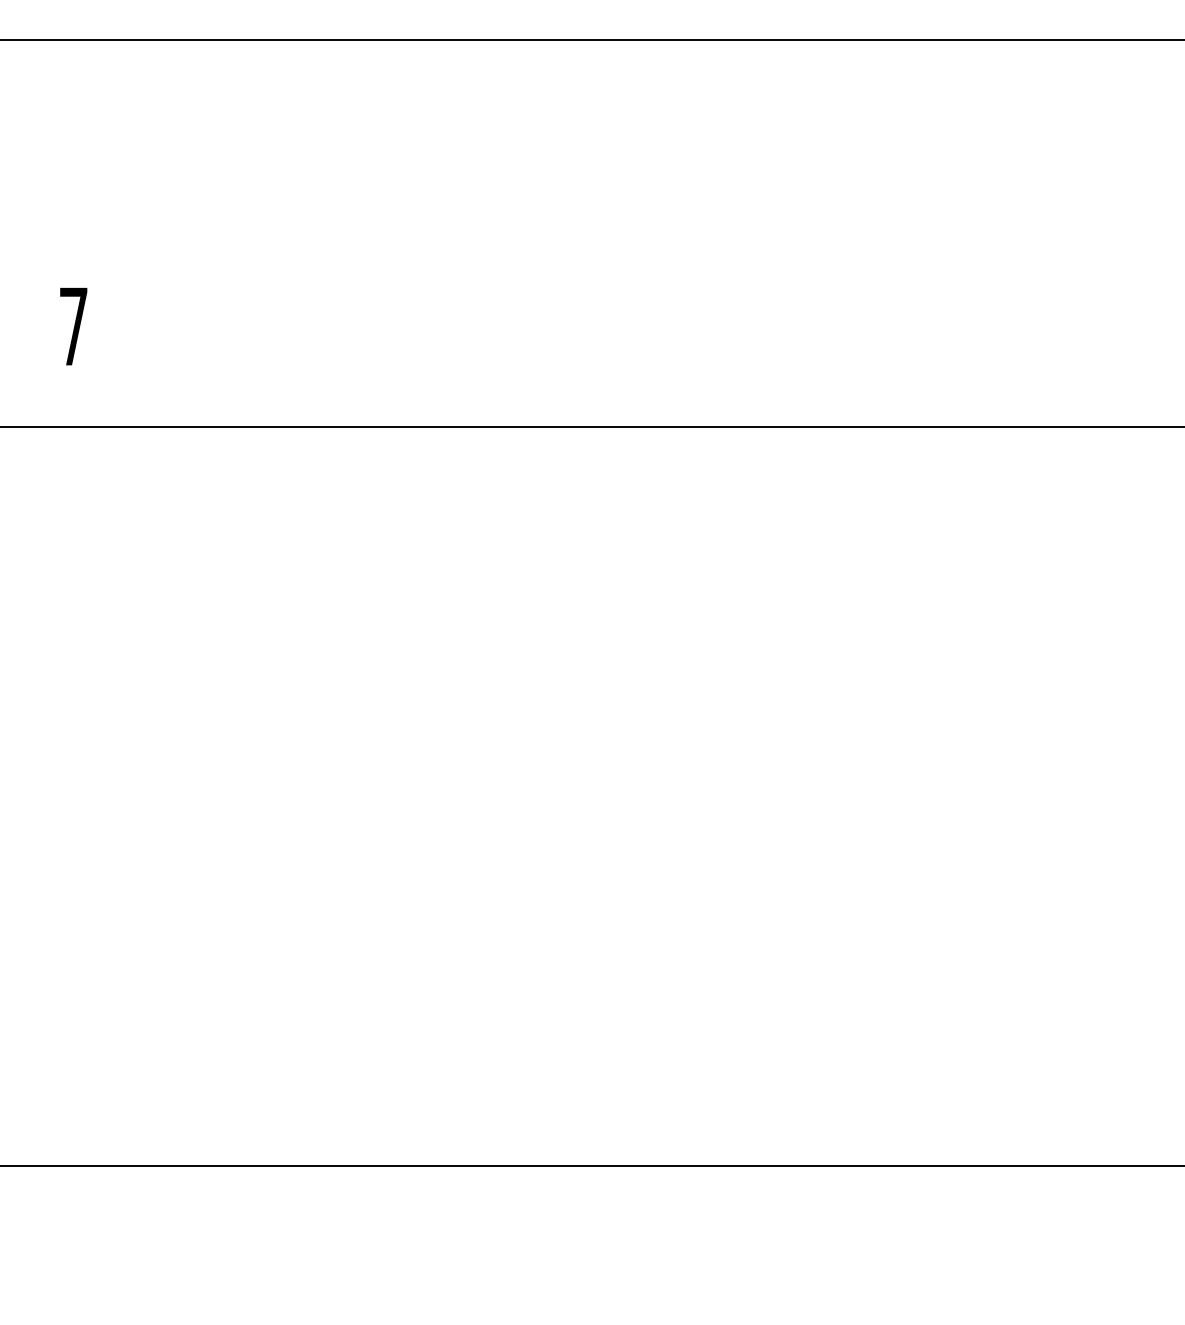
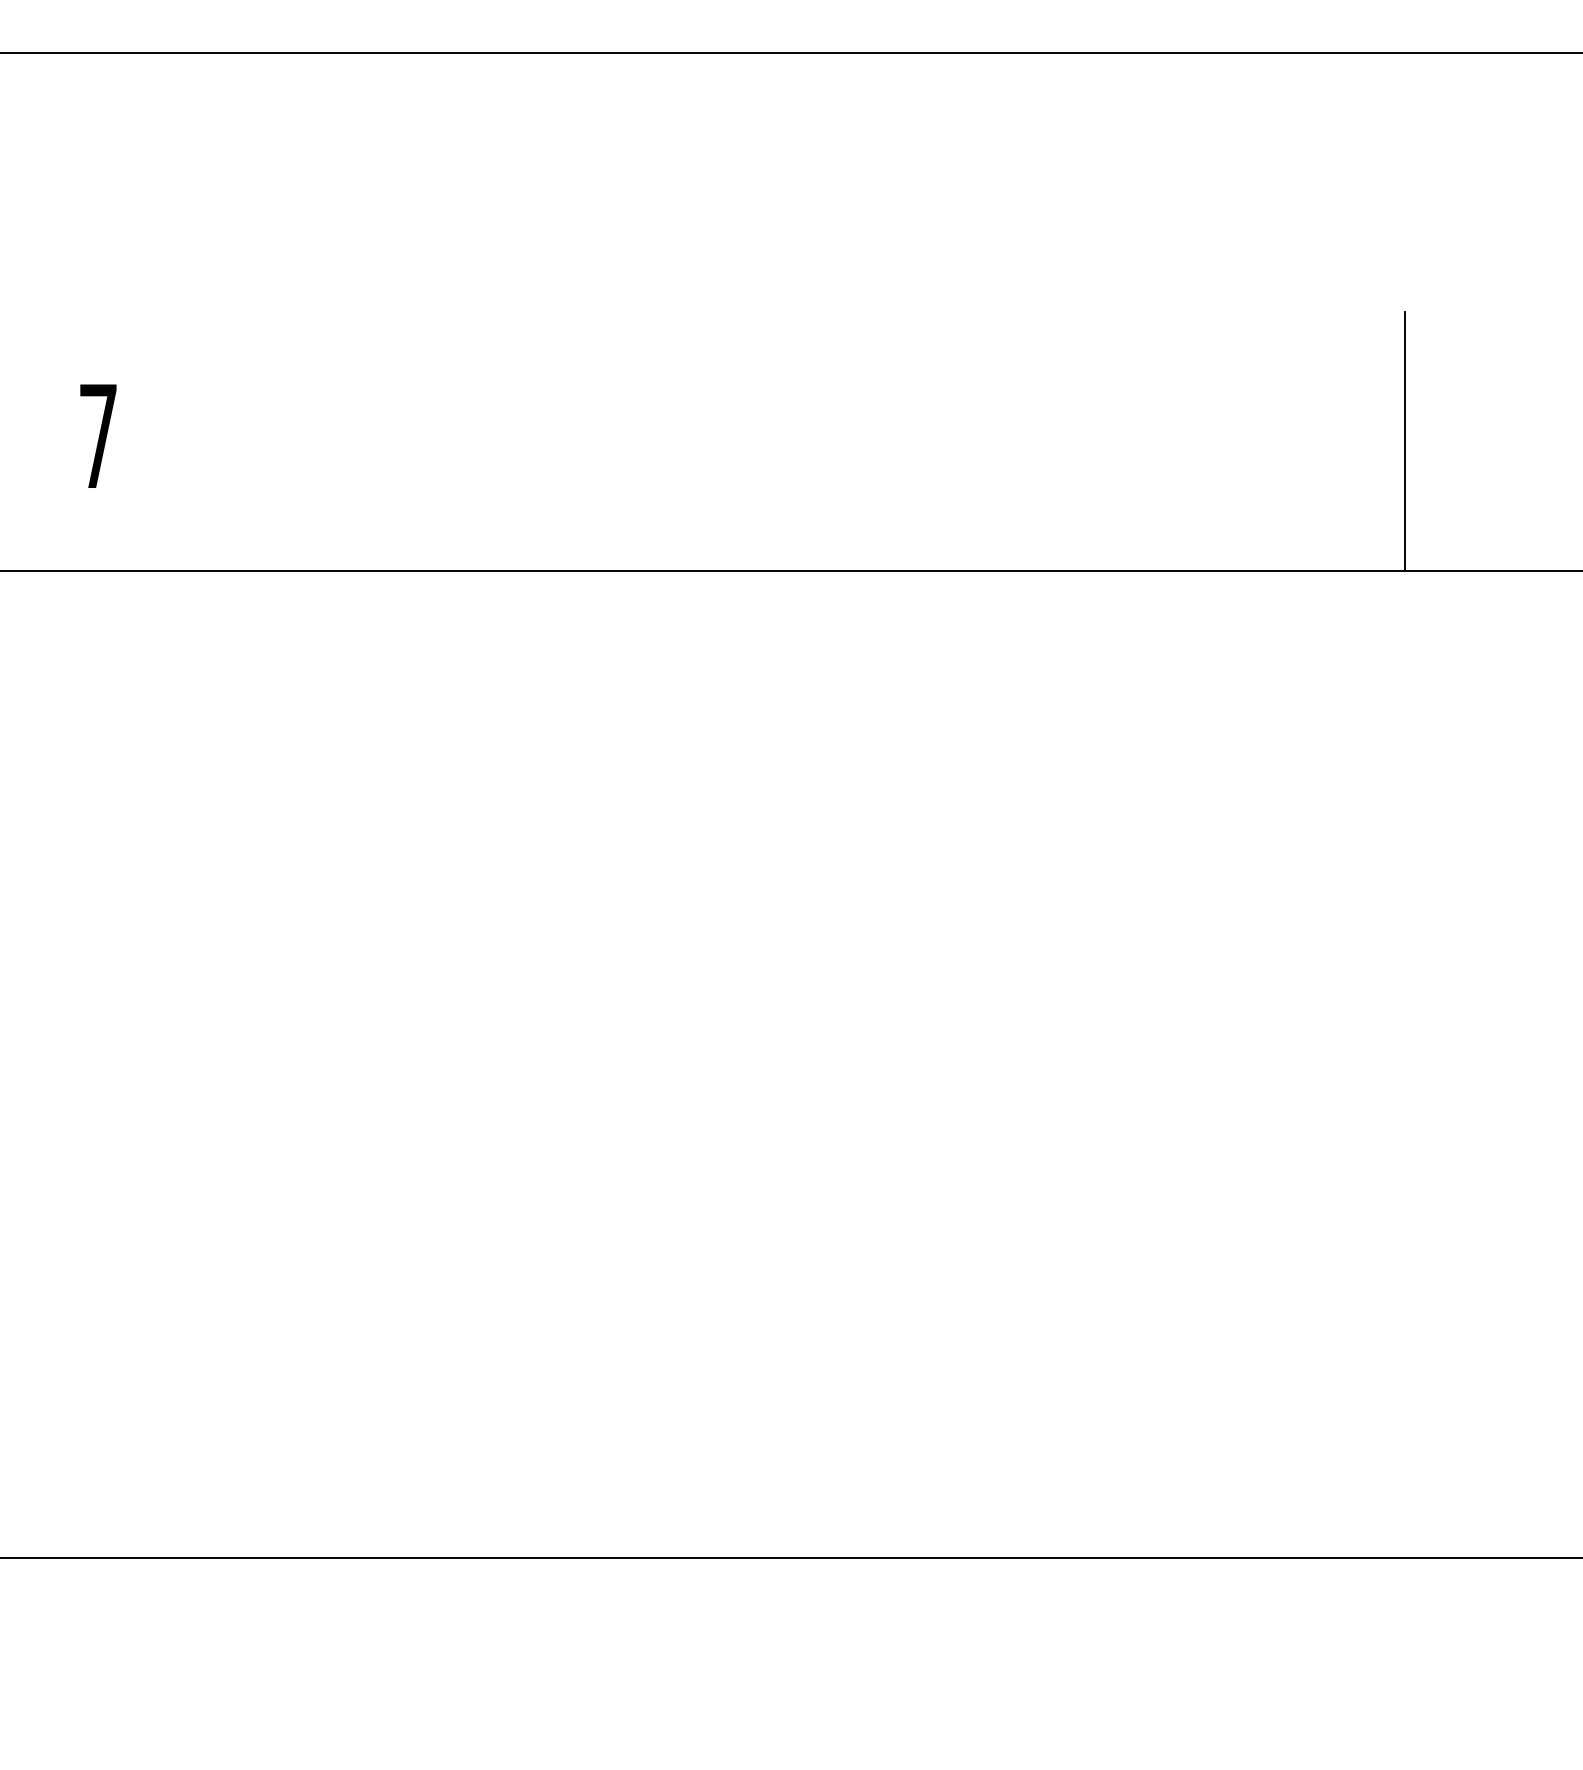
line: (1052, 329) -> (1405, 440), added

